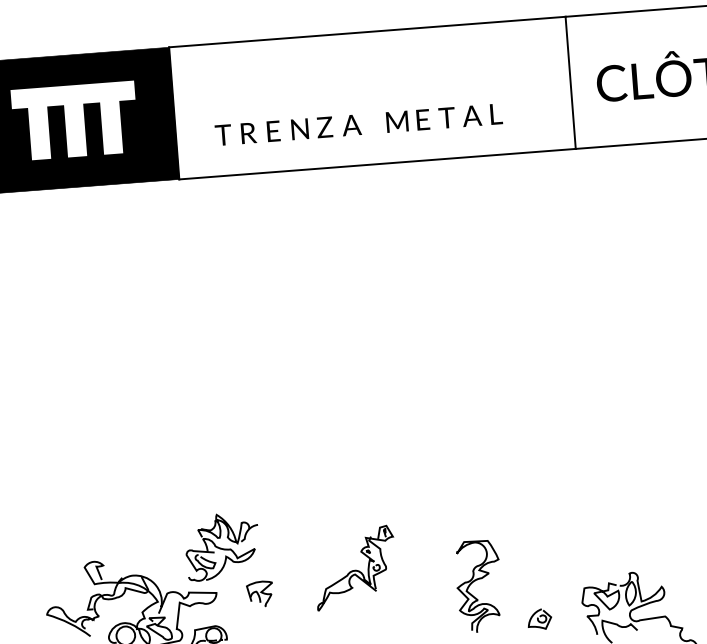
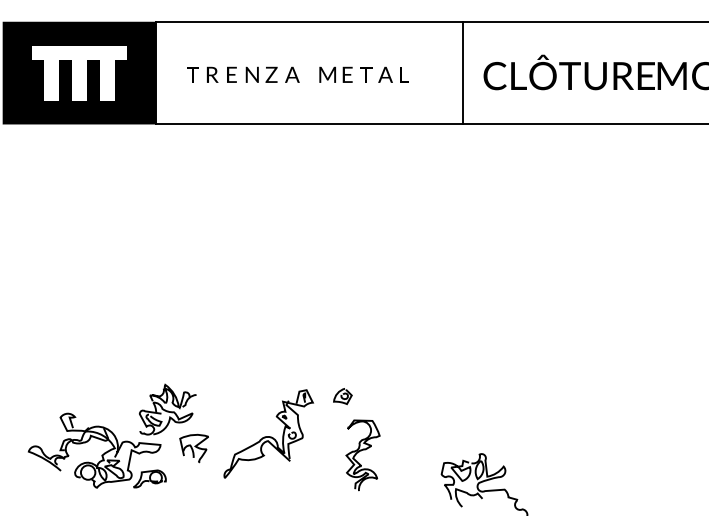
text: (358, 124) -> (297, 74), moved
part: (354, 567) -> (268, 433), size x1.43
part: (259, 594) -> (193, 448), size x1.43
part: (539, 619) -> (342, 396), moved

